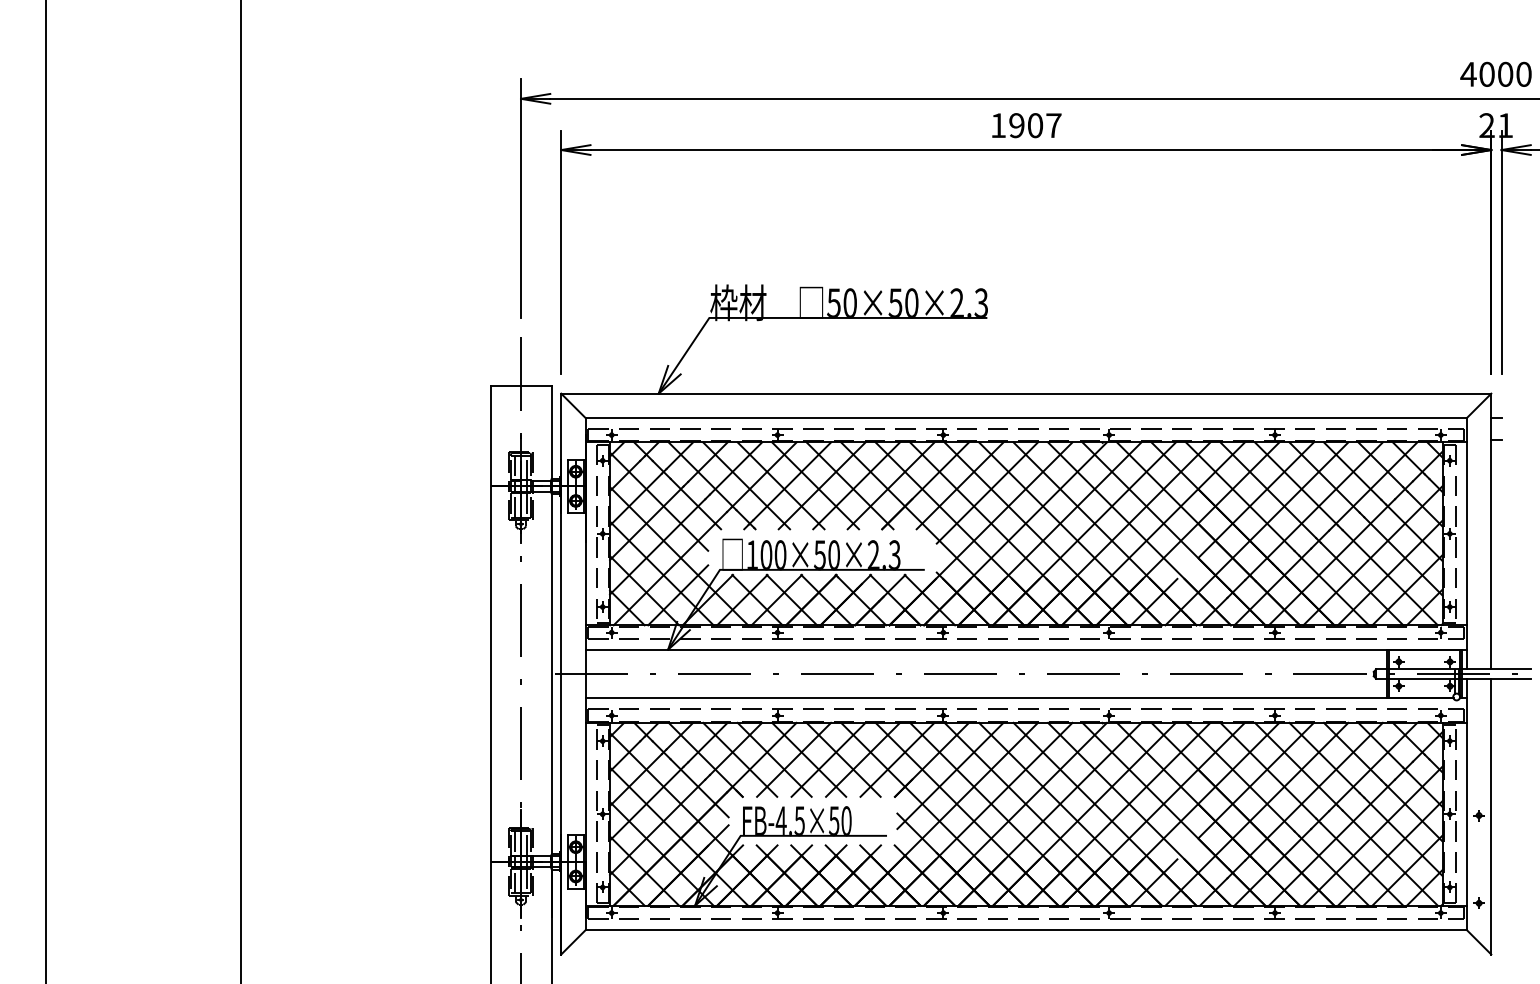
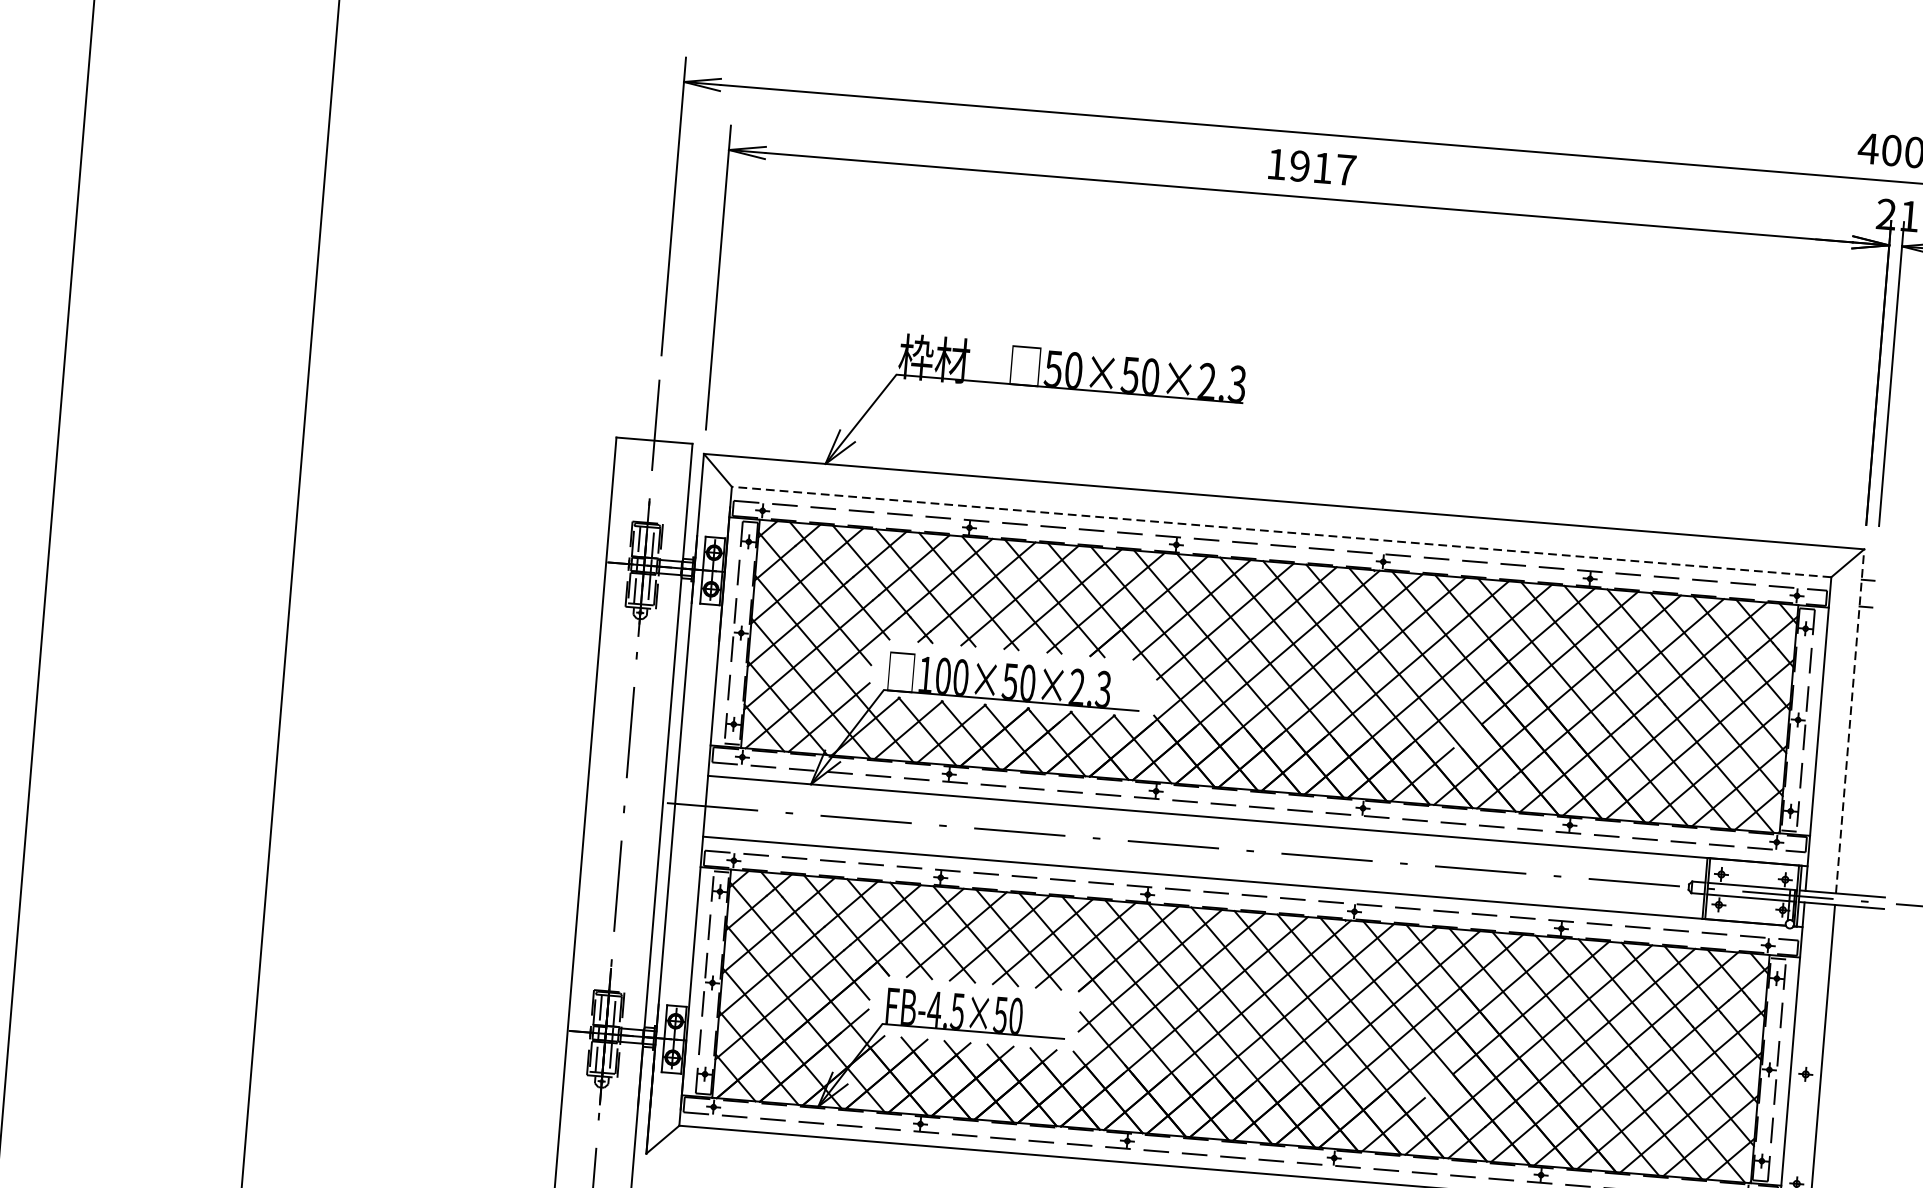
text: (1035, 125) -> (1323, 168), 1907 -> 1917
line: (1026, 418) -> (1281, 532), solid -> dashed
line: (1491, 531) -> (1850, 721), solid -> dashed

